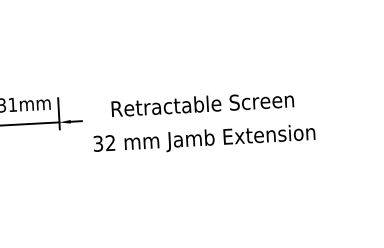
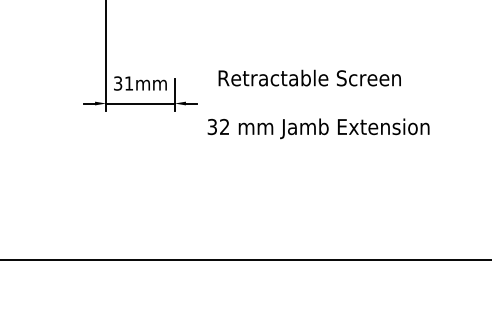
text: (202, 103) -> (309, 77), moved

